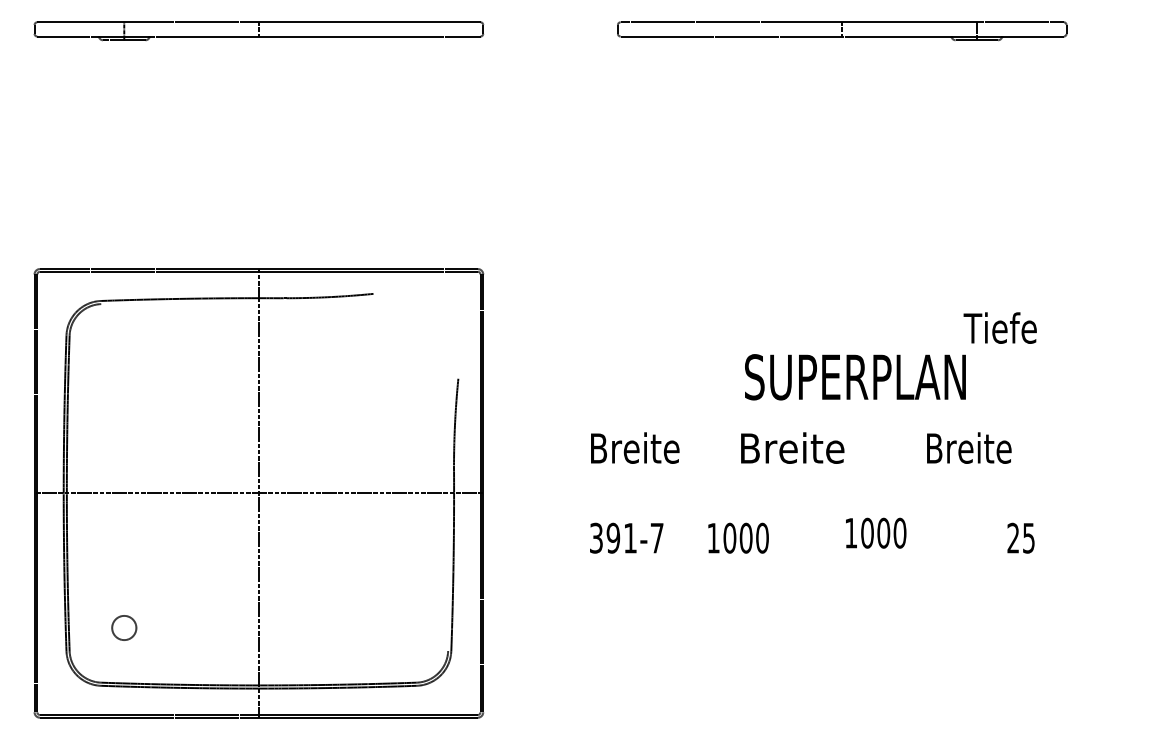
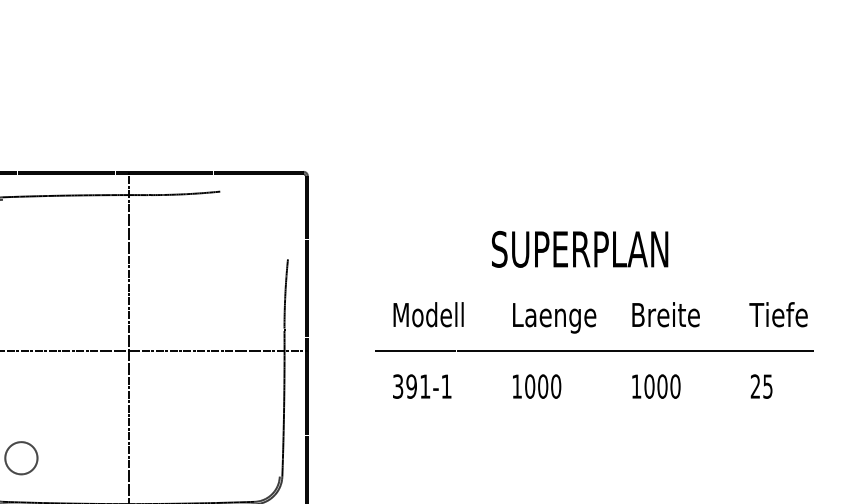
text: (999, 327) -> (777, 314), moved
text: (855, 377) -> (580, 249), moved
text: (634, 447) -> (428, 314), Breite -> Modell
text: (969, 447) -> (666, 314), moved
text: (792, 451) -> (554, 317), Breite -> Laenge
line: (842, 493) -> (594, 350), added
text: (876, 532) -> (656, 386), moved
text: (738, 537) -> (537, 386), moved
text: (1020, 537) -> (761, 386), moved
text: (656, 538) -> (446, 386), 391-7 -> 391-1
circle: (124, 627) -> (21, 457), size x1.67

